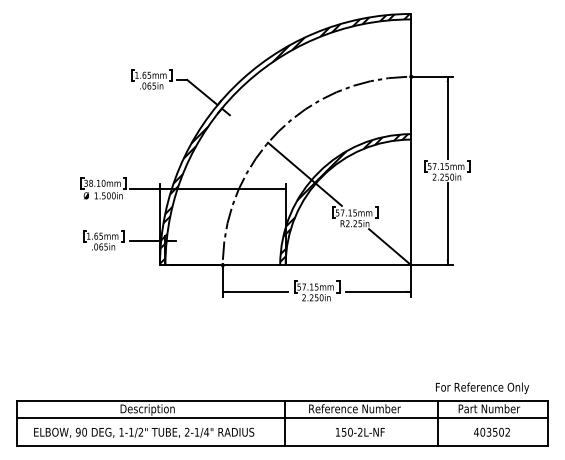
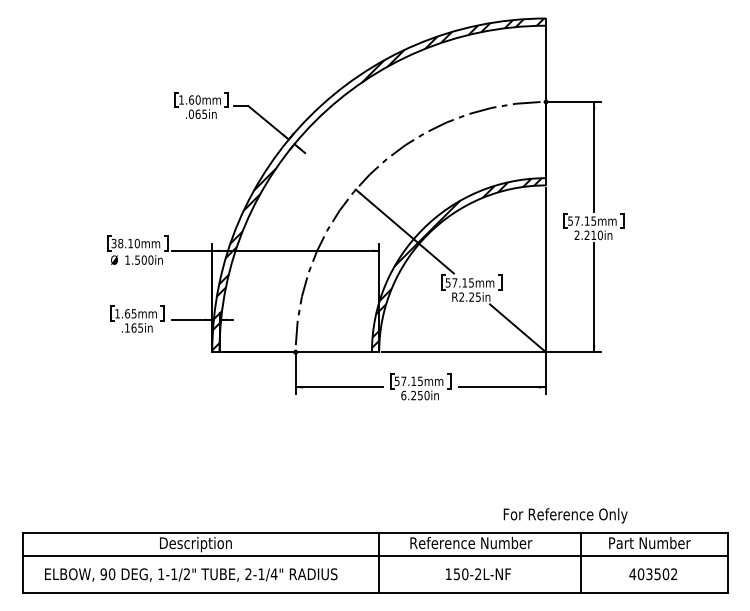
text: (148, 74) -> (197, 99), 1.65mm -> 1.60mm
text: (446, 177) -> (593, 235), 2.250in -> 2.210in
text: (95, 246) -> (126, 327), .065in -> .165in
text: (303, 297) -> (403, 395), 2.250in -> 6.250in
text: (482, 388) -> (565, 515), moved

